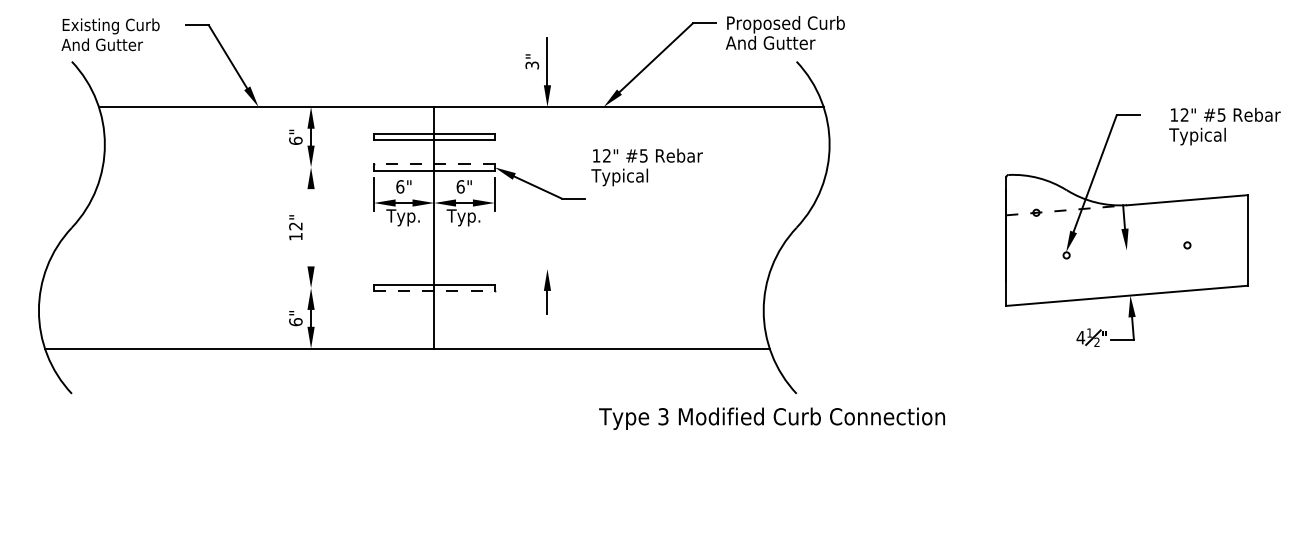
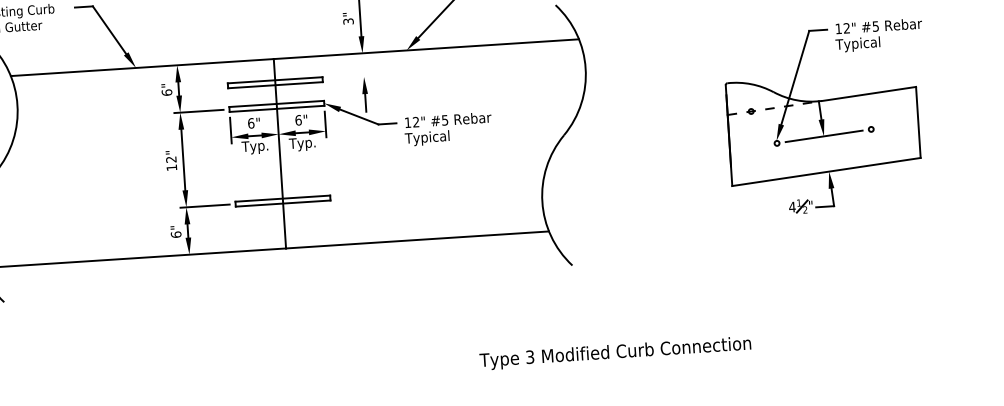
text: (1224, 126) -> (878, 35), moved
line: (433, 164) -> (276, 104), dashed -> solid
line: (334, 167) -> (198, 111), added
text: (646, 167) -> (447, 129), moved
line: (311, 227) -> (183, 159), added
line: (1126, 250) -> (823, 136), added
line: (334, 288) -> (204, 206), added
line: (434, 291) -> (283, 203), dashed -> solid
part: (547, 292) -> (365, 95), moved
text: (771, 418) -> (614, 353), moved

